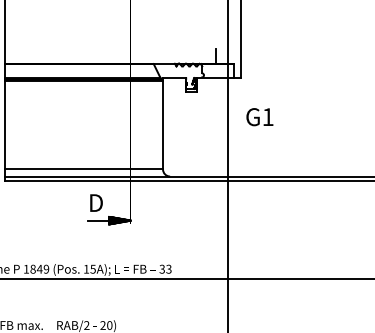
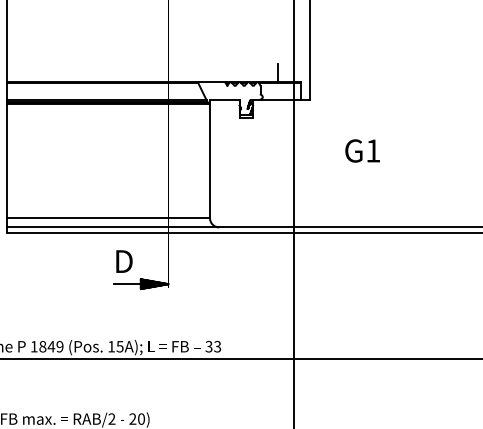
text: (259, 116) -> (362, 150), moved

